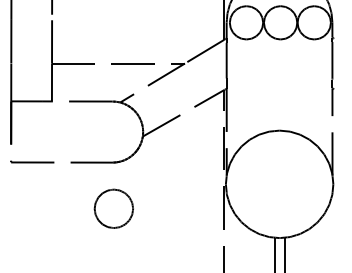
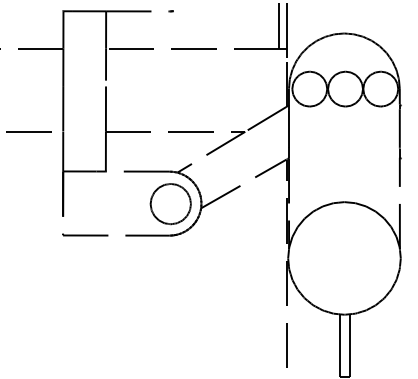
part: (113, 209) -> (170, 204), moved

